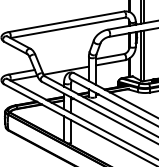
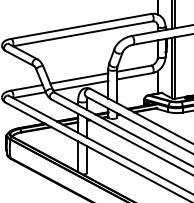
line: (65, 64) -> (79, 78), added

